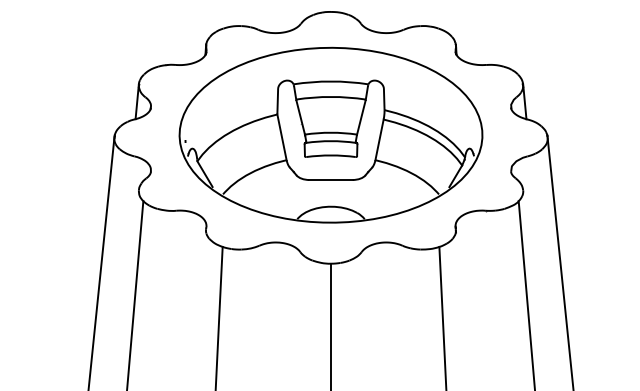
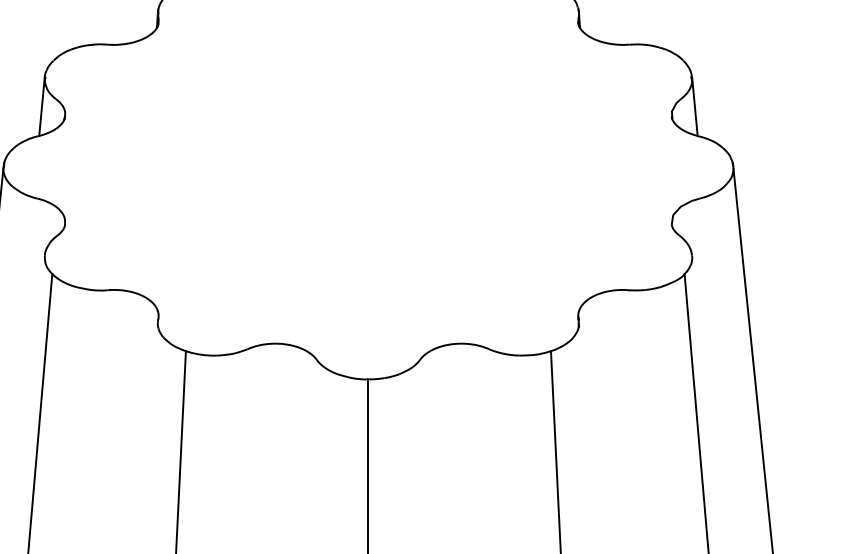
part: (330, 134) -> (367, 161), removed

